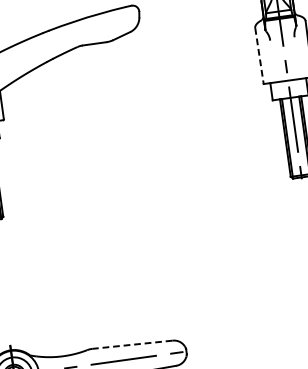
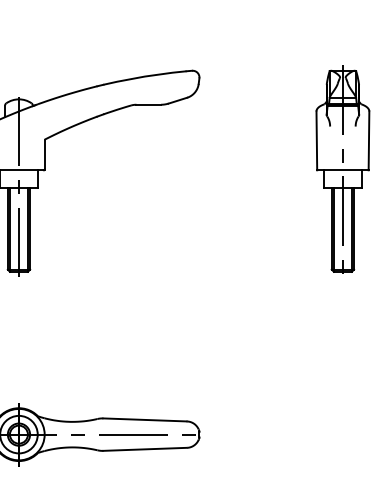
line: (259, 56) -> (316, 141), dashed -> solid
line: (132, 344) -> (144, 419), dashed -> solid

